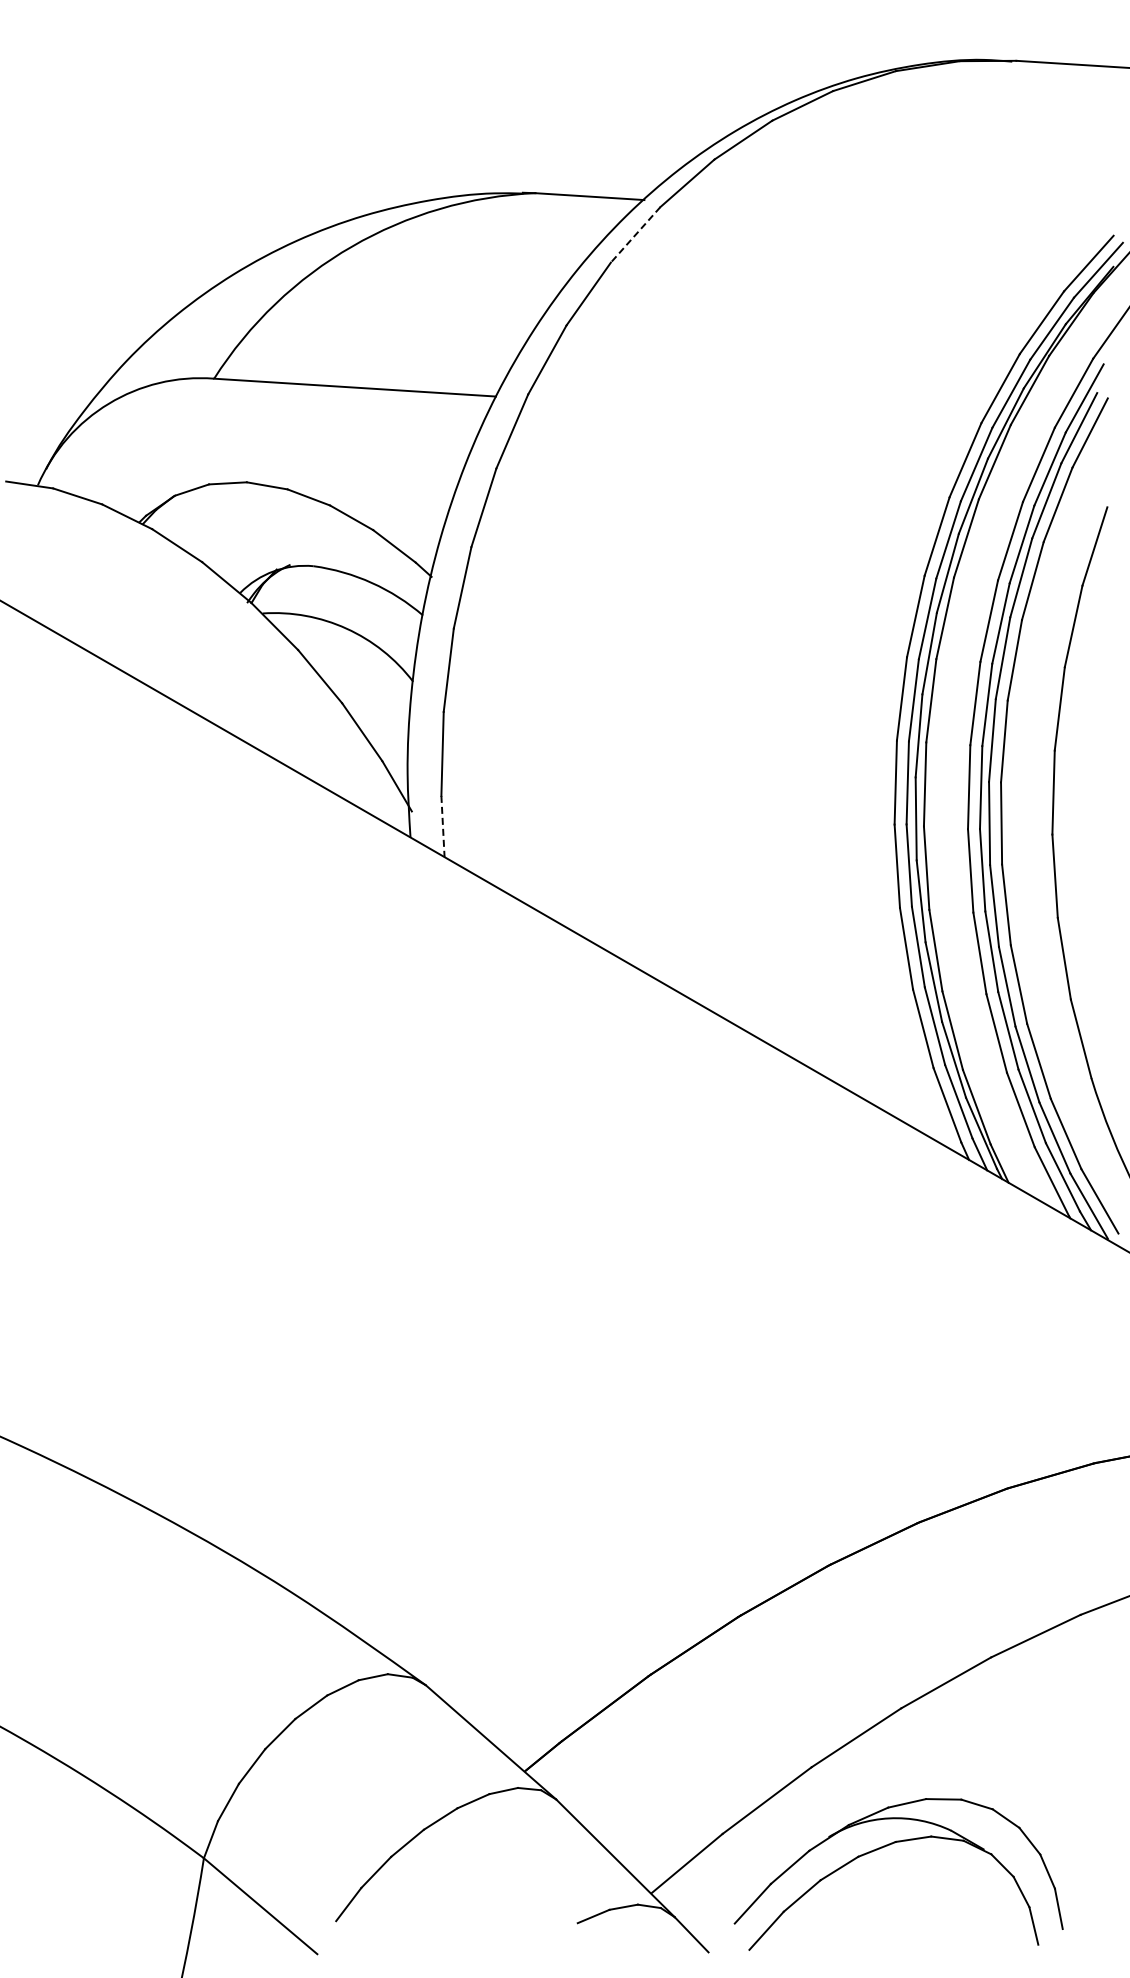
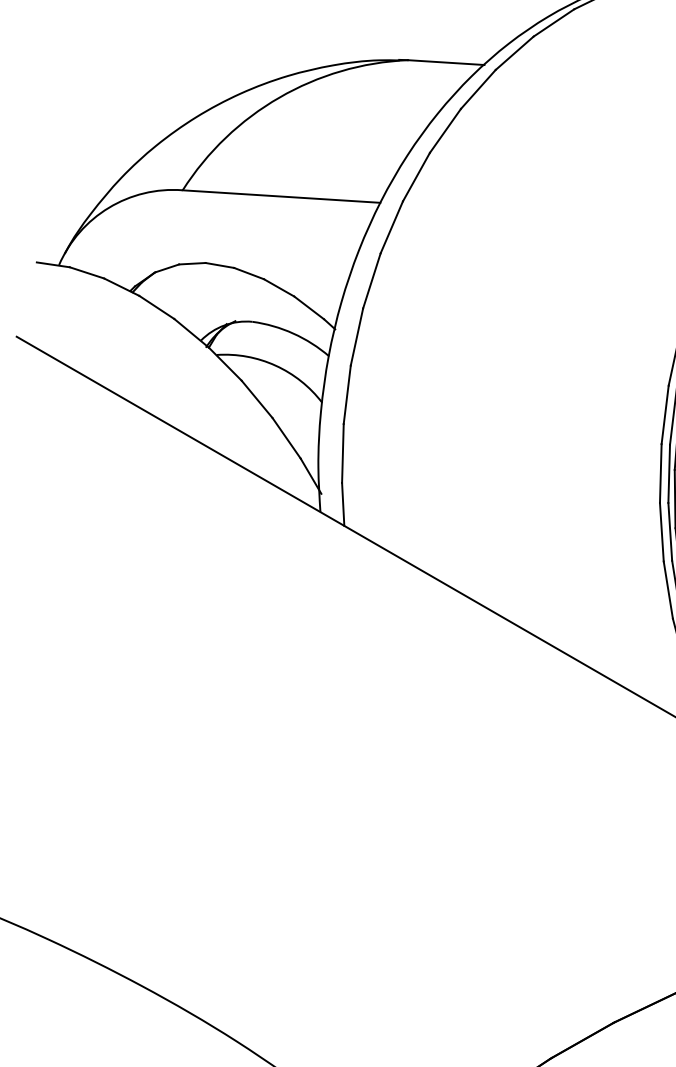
line: (635, 235) -> (478, 89), dashed -> solid
line: (442, 826) -> (342, 504), dashed -> solid

